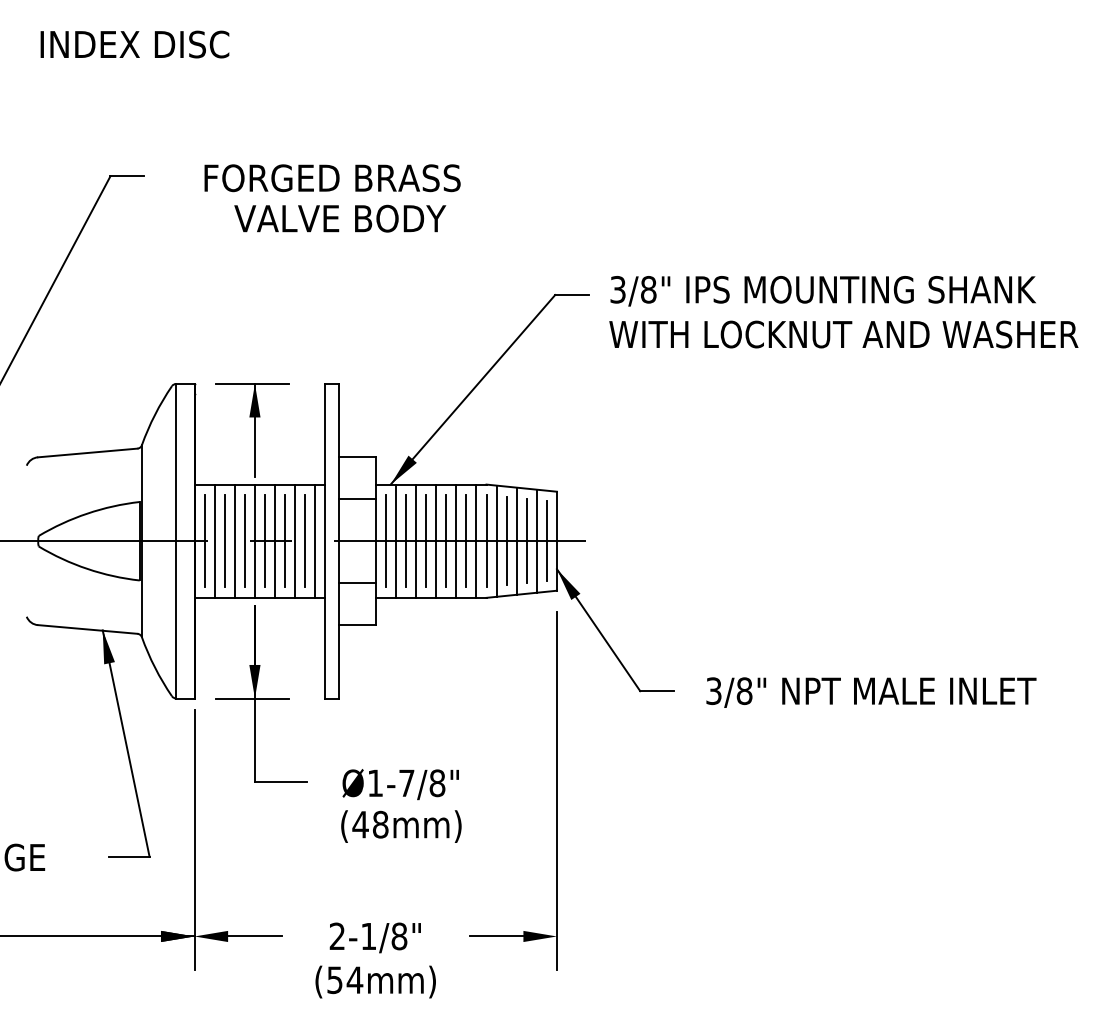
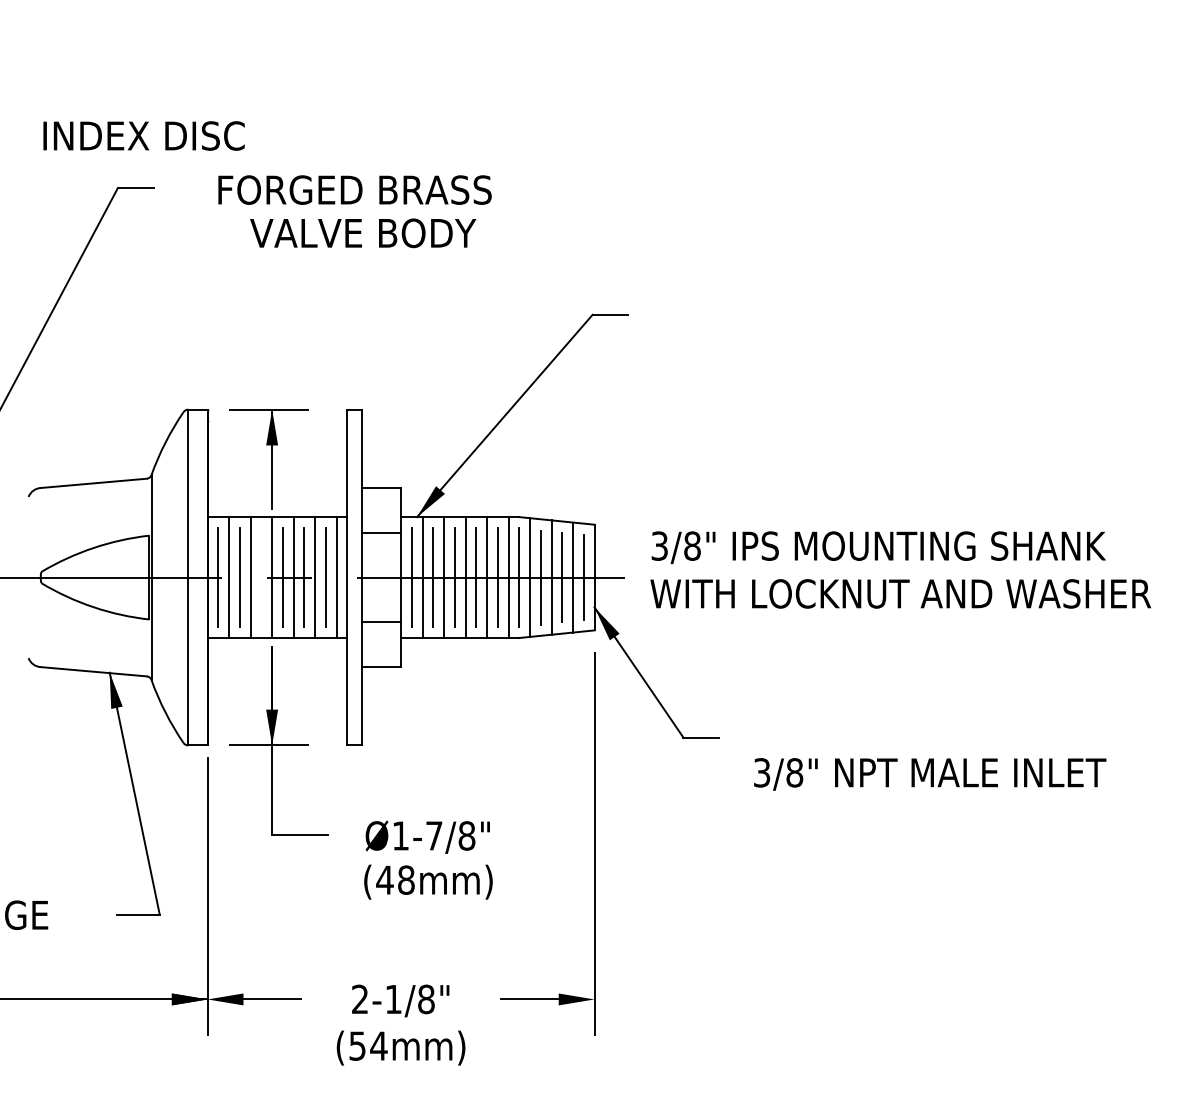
text: (134, 44) -> (143, 135), moved
text: (843, 312) -> (900, 570), moved
line: (244, 541) -> (261, 577), removed
text: (871, 692) -> (930, 774), moved

